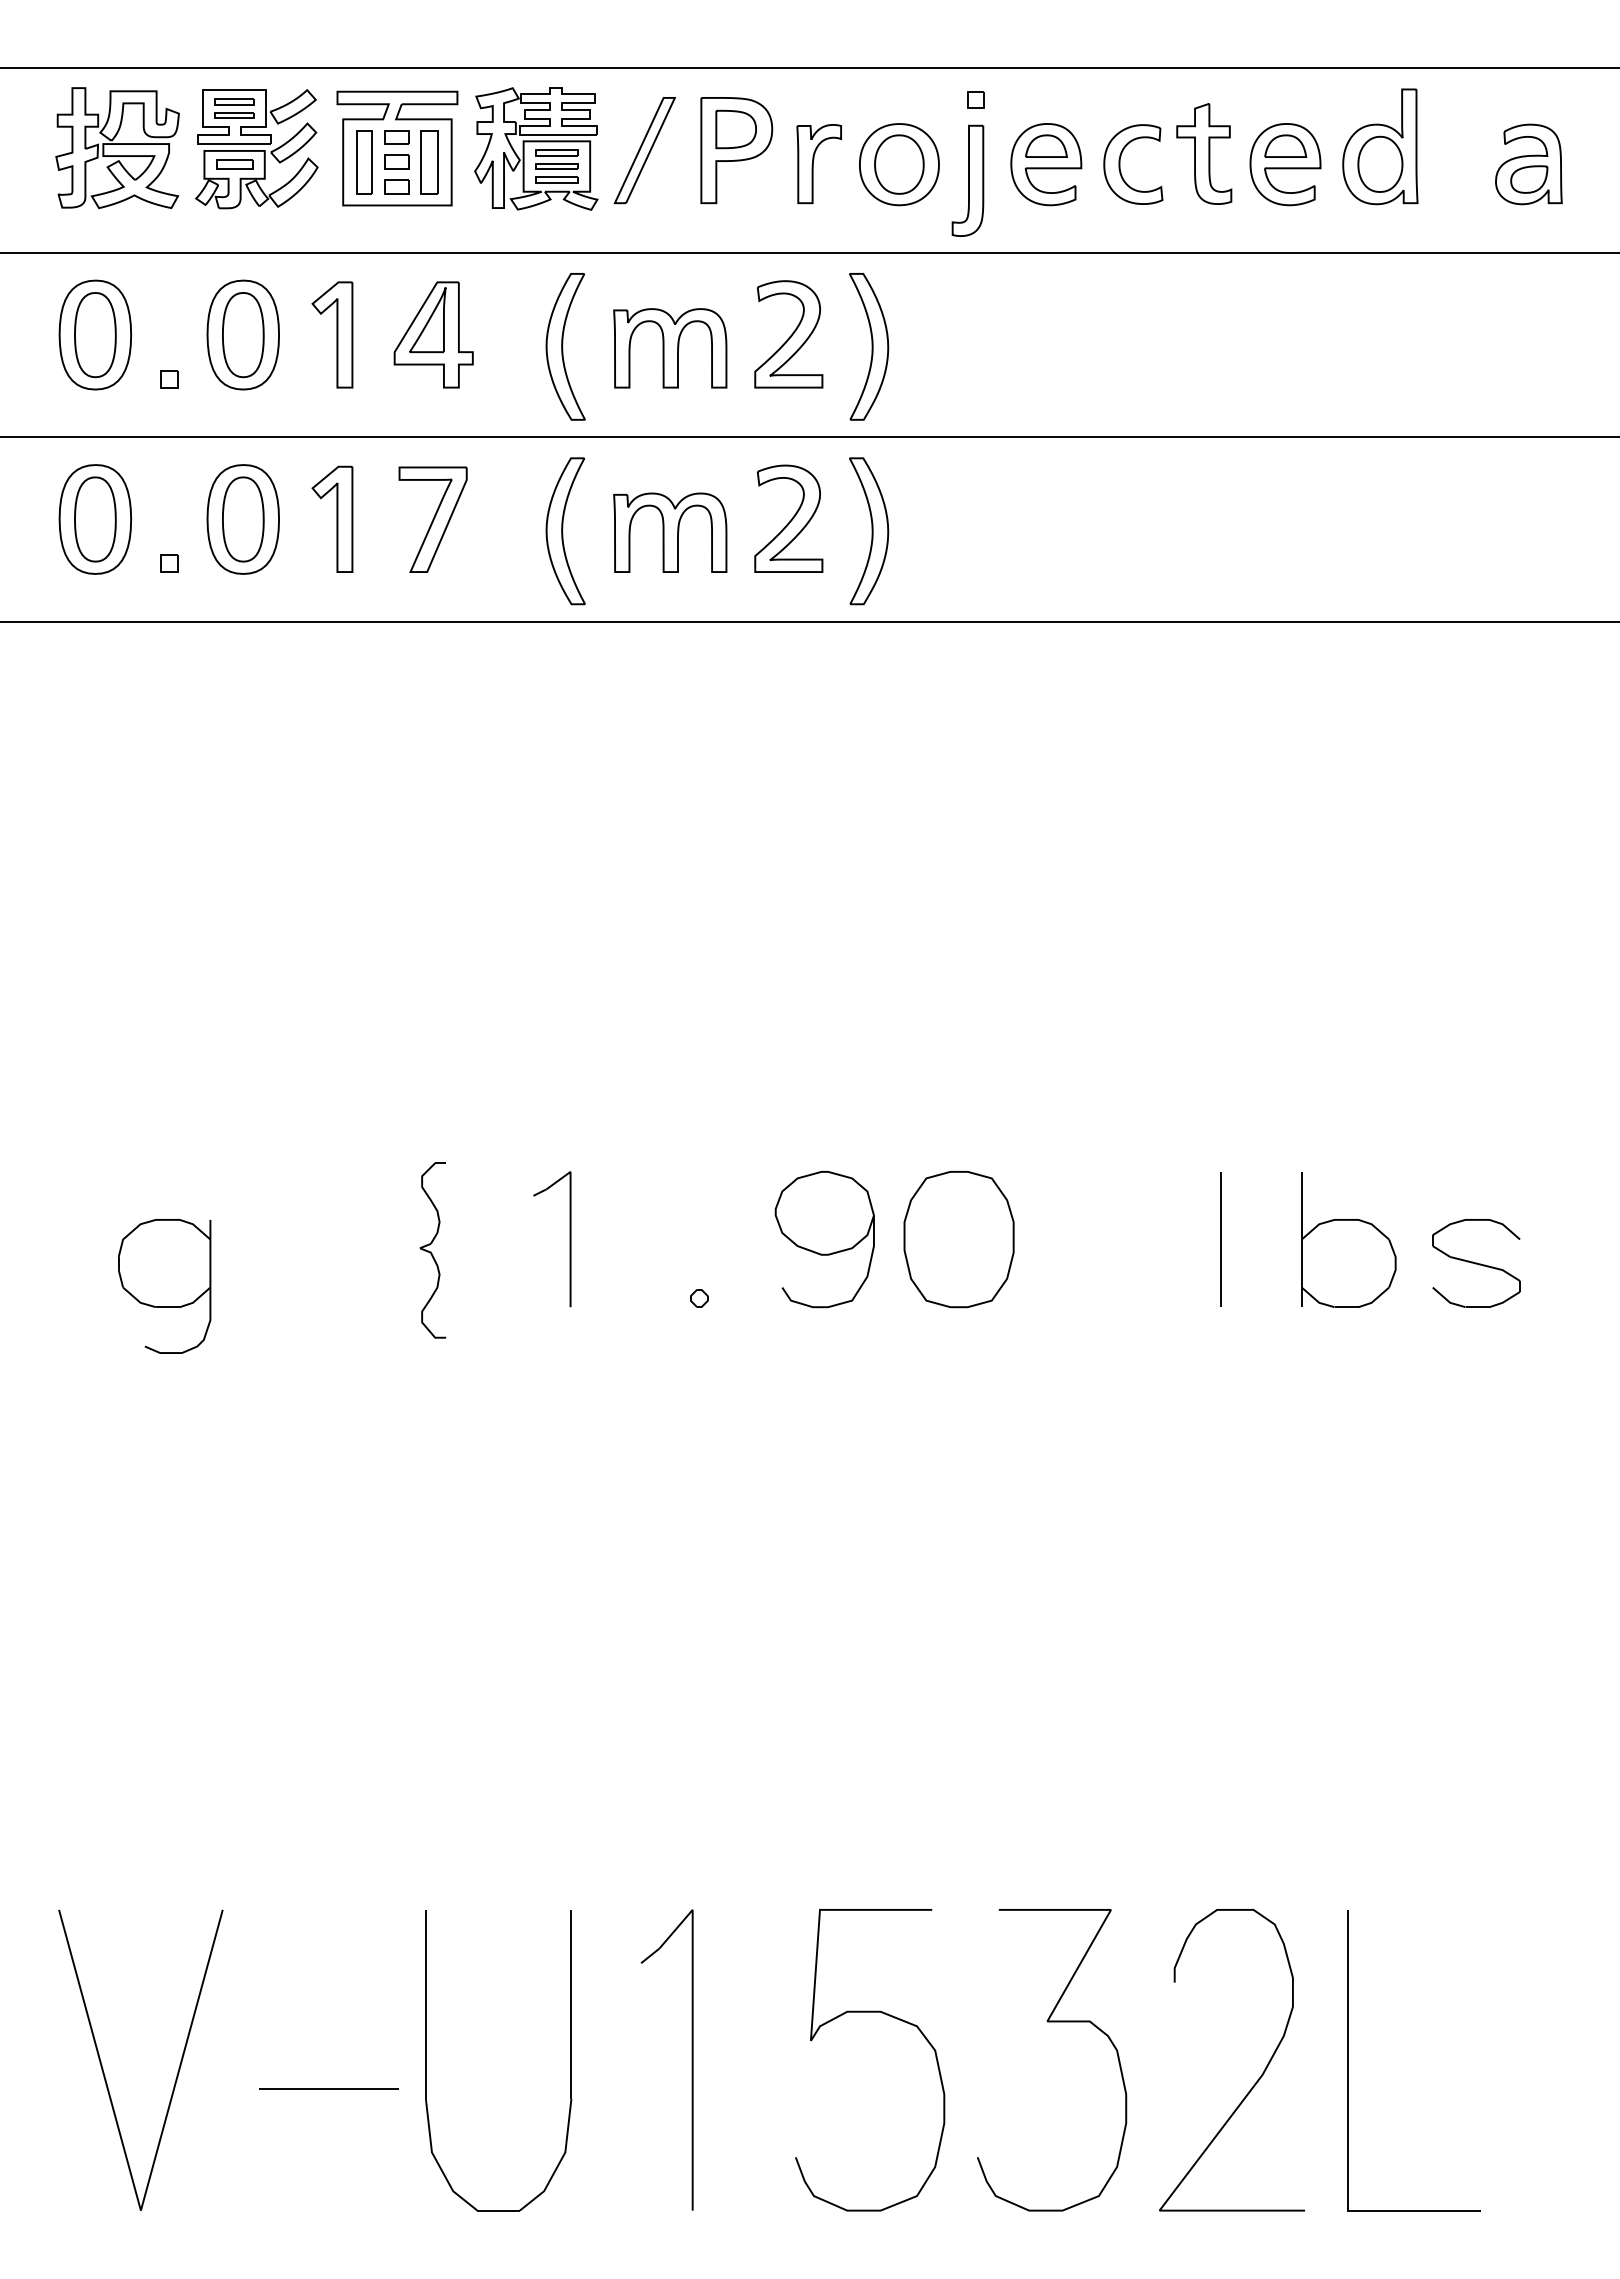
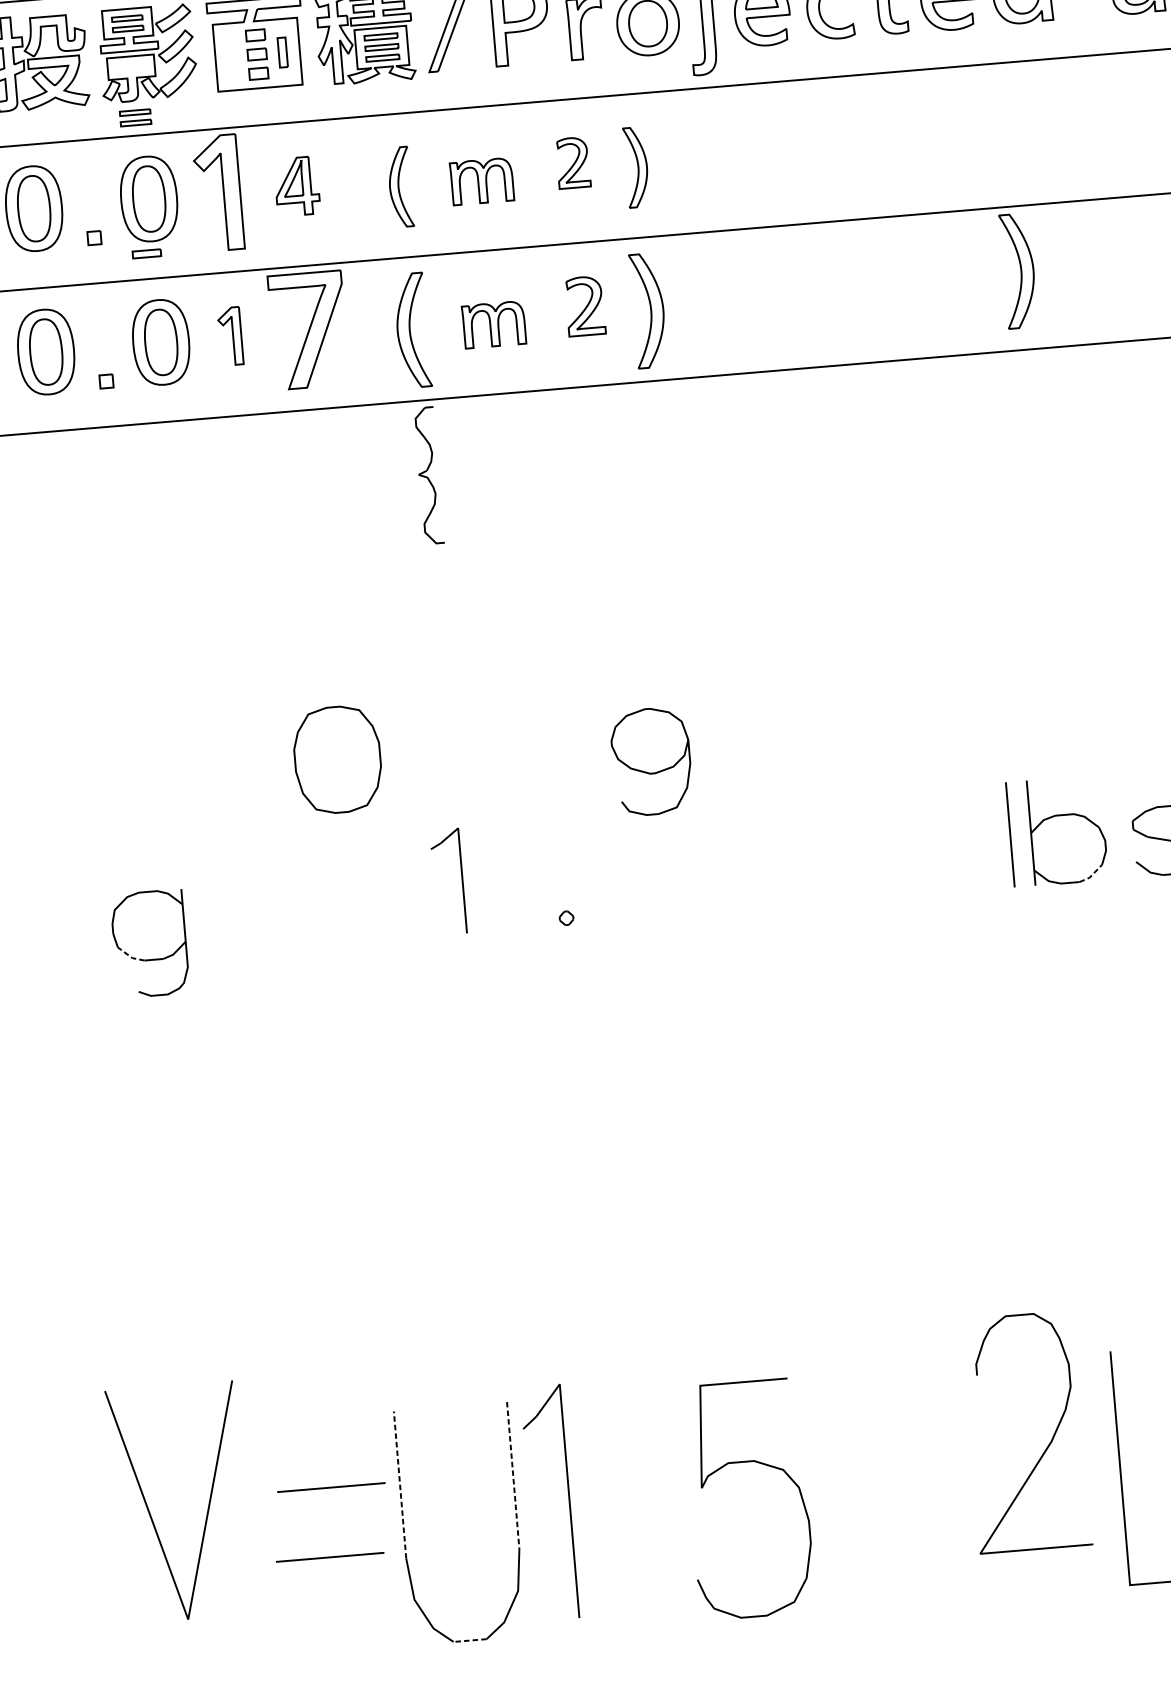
part: (364, 162) -> (232, 56), removed
part: (429, 162) -> (282, 52), size x0.6
part: (234, 164) -> (146, 253), moved
part: (234, 229) -> (135, 117), added
part: (332, 334) -> (218, 192), size x1.4
part: (433, 334) -> (296, 186), size x0.7
part: (788, 334) -> (572, 163), size x0.6
part: (565, 346) -> (400, 186), size x0.7
part: (869, 346) -> (636, 167), size x0.7
part: (670, 348) -> (482, 181), size x0.7
part: (332, 518) -> (230, 335), size x0.7
part: (788, 518) -> (584, 306), size x0.7
part: (432, 519) -> (308, 330), size x1.4
part: (1346, 520) -> (1018, 271), added
part: (670, 532) -> (494, 324), size x0.7
part: (958, 1239) -> (337, 759), moved
line: (1220, 1239) -> (1009, 834), moved
part: (432, 1250) -> (428, 475), moved
curve: (824, 1253) -> (652, 772), moved
line: (1375, 1299) -> (1092, 874), solid -> dashed
line: (137, 1300) -> (129, 956), solid -> dashed
line: (337, 1999) -> (331, 1486), added
line: (425, 2004) -> (399, 1485), solid -> dashed
line: (571, 2004) -> (513, 1475), solid -> dashed
curve: (1052, 2022) -> (888, 1458), removed
part: (691, 2059) -> (568, 1500), moved
line: (103, 2068) -> (149, 1511), moved
curve: (1257, 2079) -> (1047, 1445), moved
line: (498, 2210) -> (469, 1640), solid -> dashed

